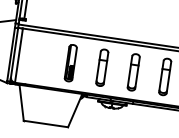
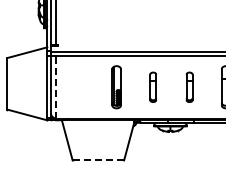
line: (19, 55) -> (56, 86), solid -> dashed
part: (102, 68) -> (153, 87), size x0.7
part: (133, 72) -> (189, 87), size x0.7
line: (46, 124) -> (98, 160), solid -> dashed

